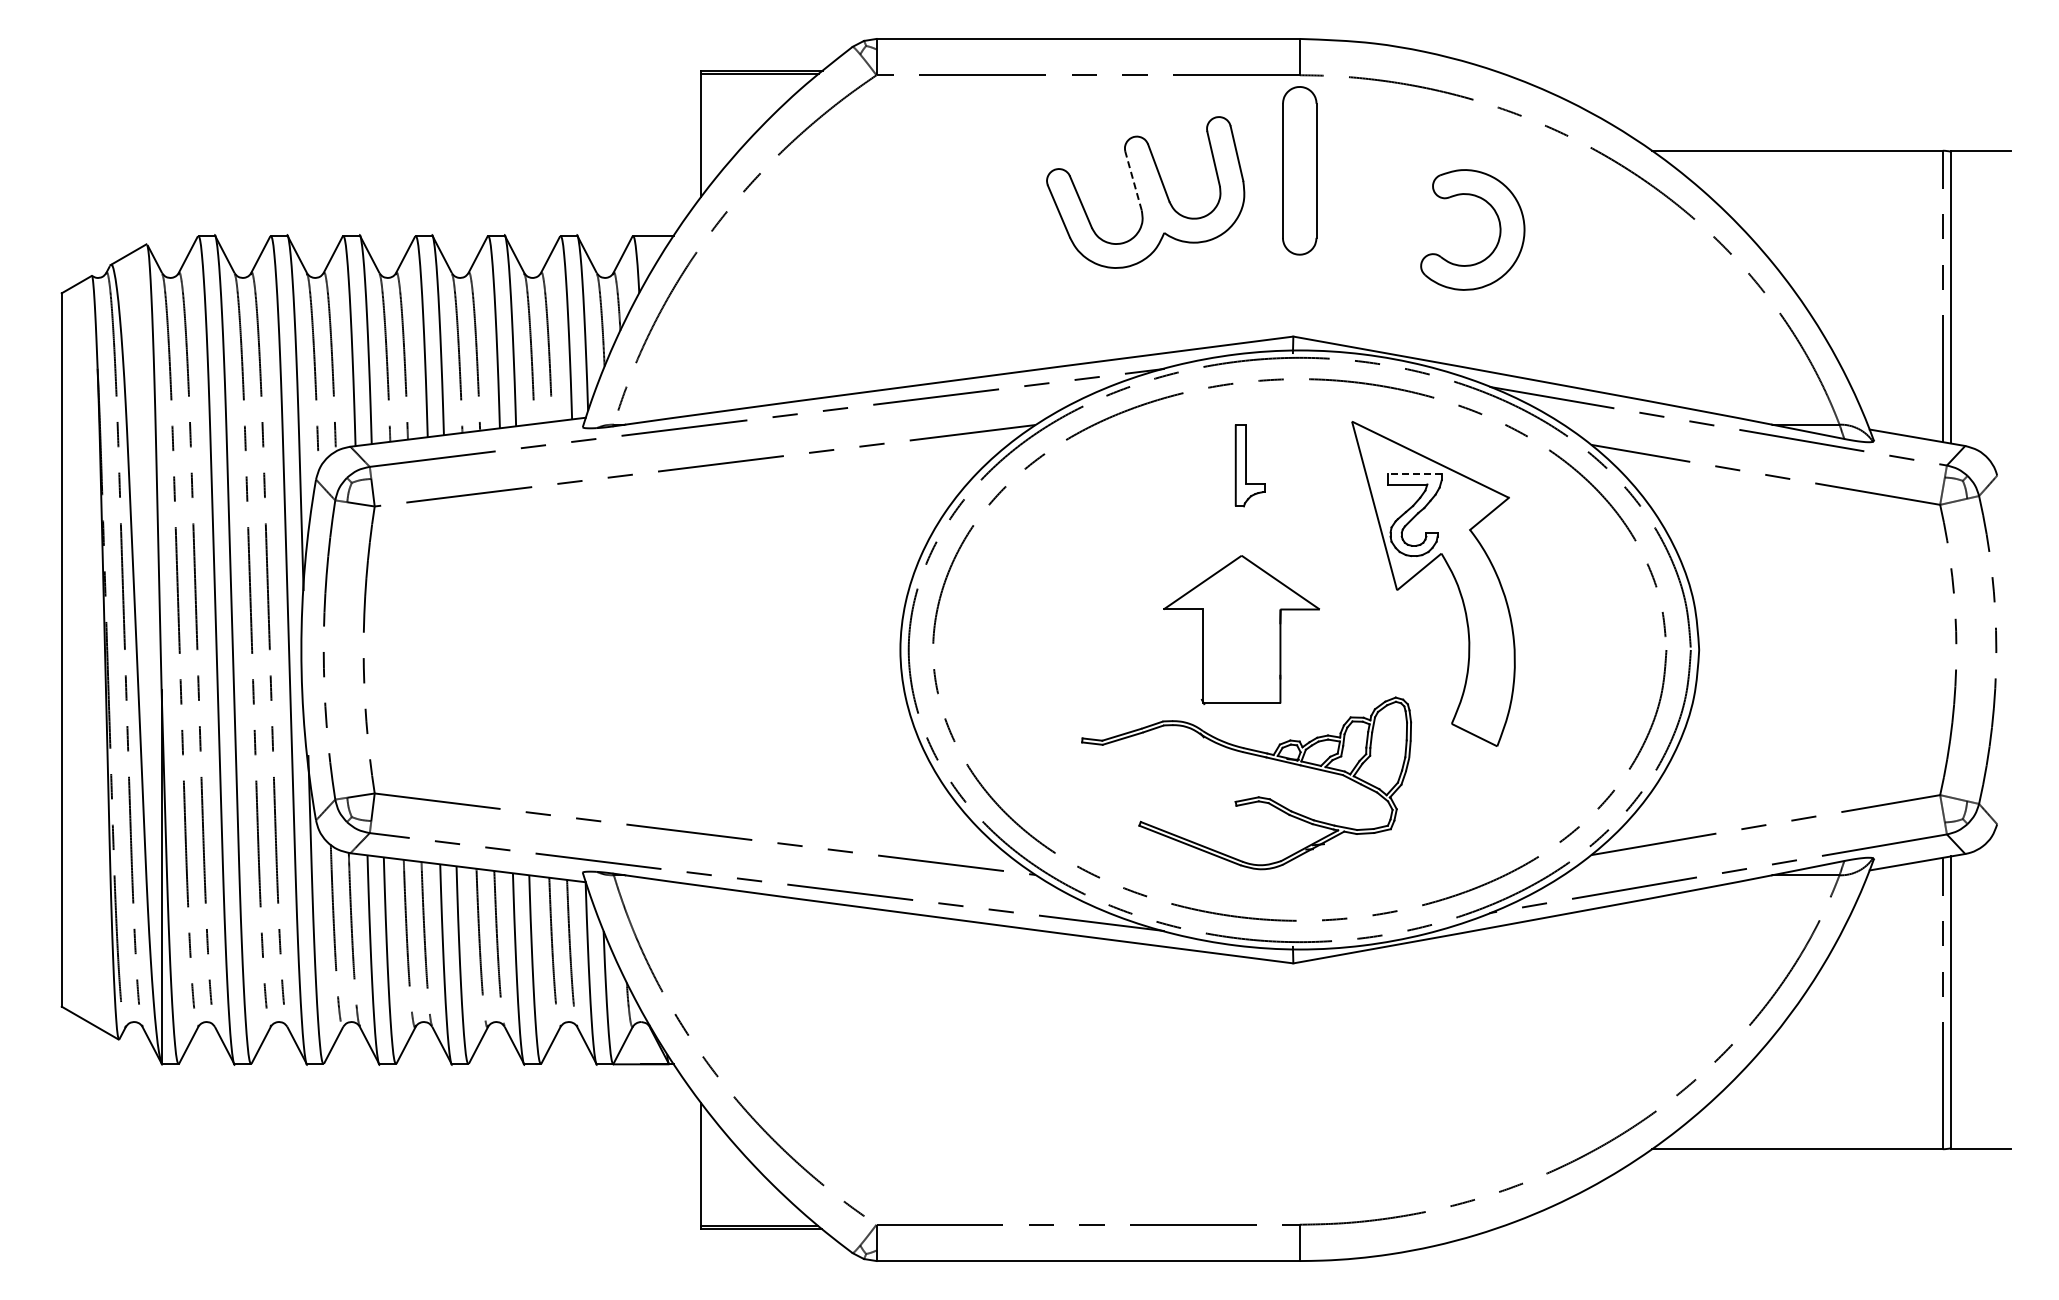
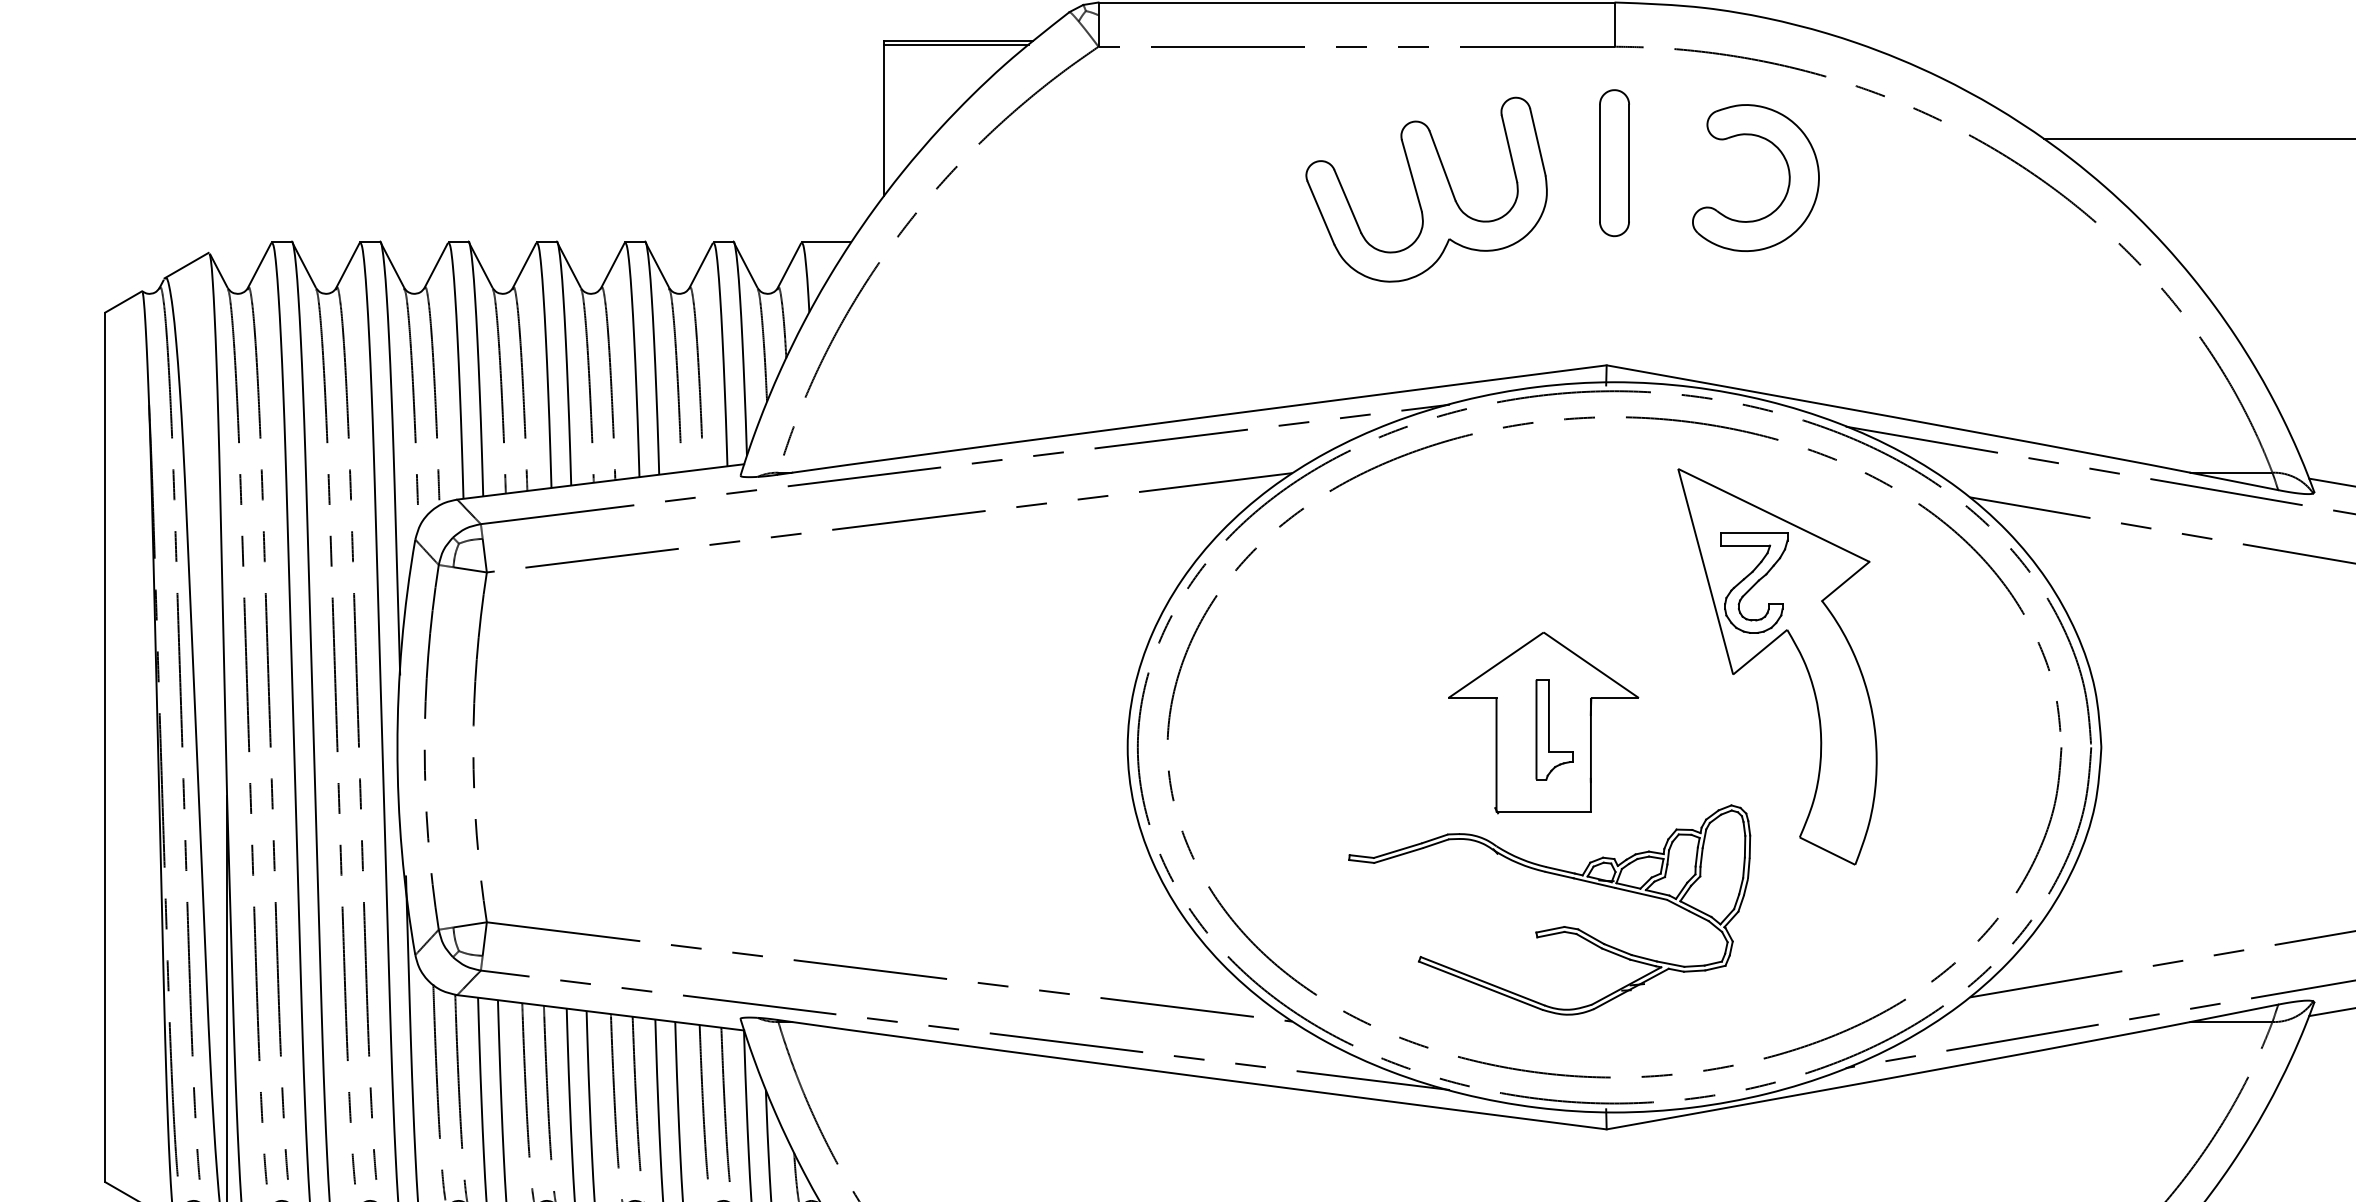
part: (1299, 170) -> (1614, 162), size x0.71
line: (1133, 180) -> (1411, 175), dashed -> solid
part: (1498, 222) -> (1787, 168), moved
part: (1249, 465) -> (1553, 729), moved
line: (1414, 474) -> (1754, 533), dashed -> solid

